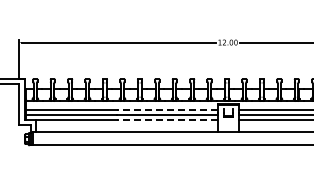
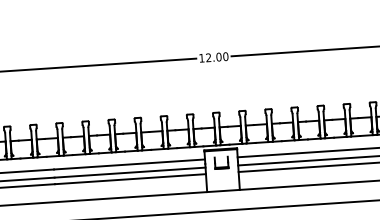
line: (166, 109) -> (128, 163), dashed -> solid
line: (166, 119) -> (129, 178), dashed -> solid

